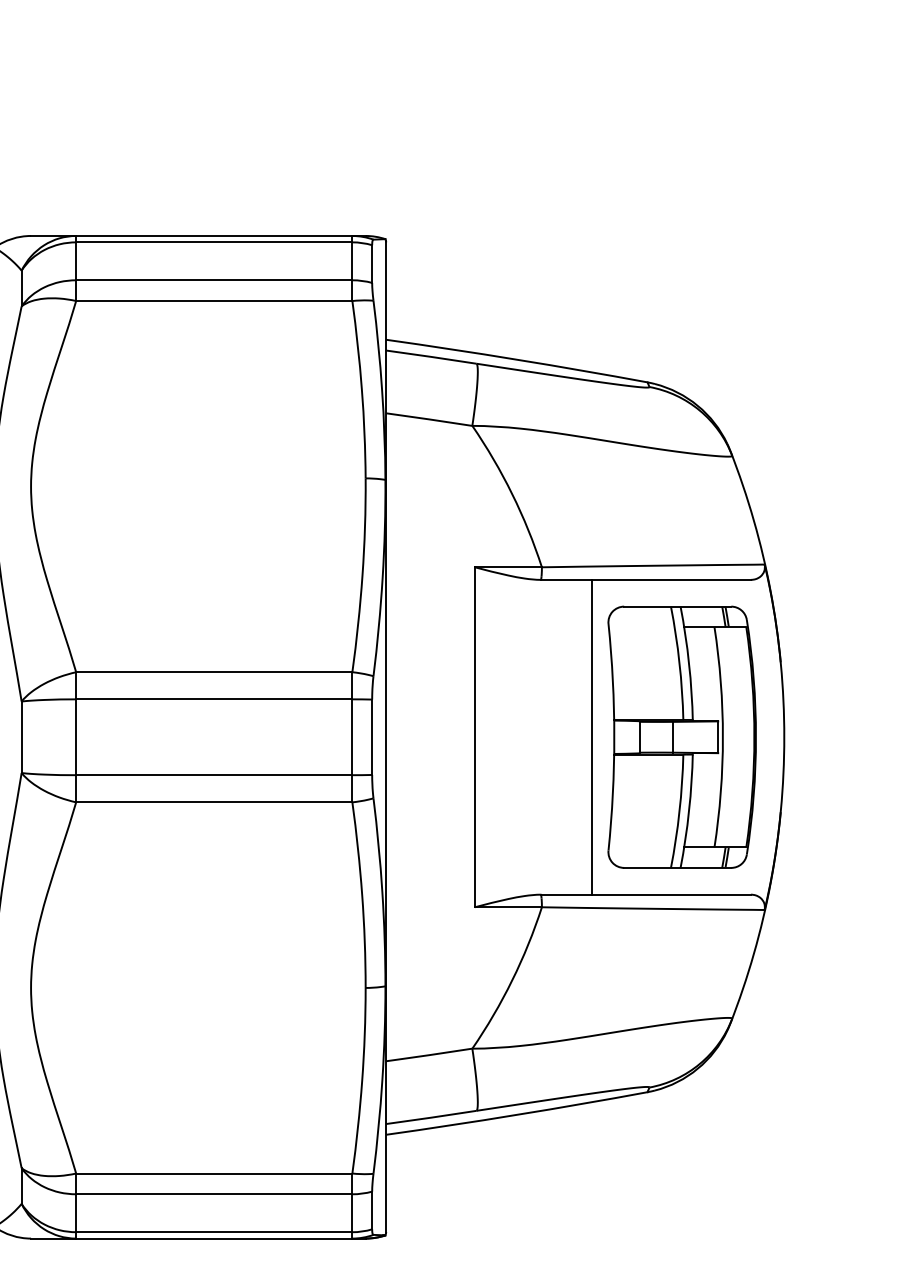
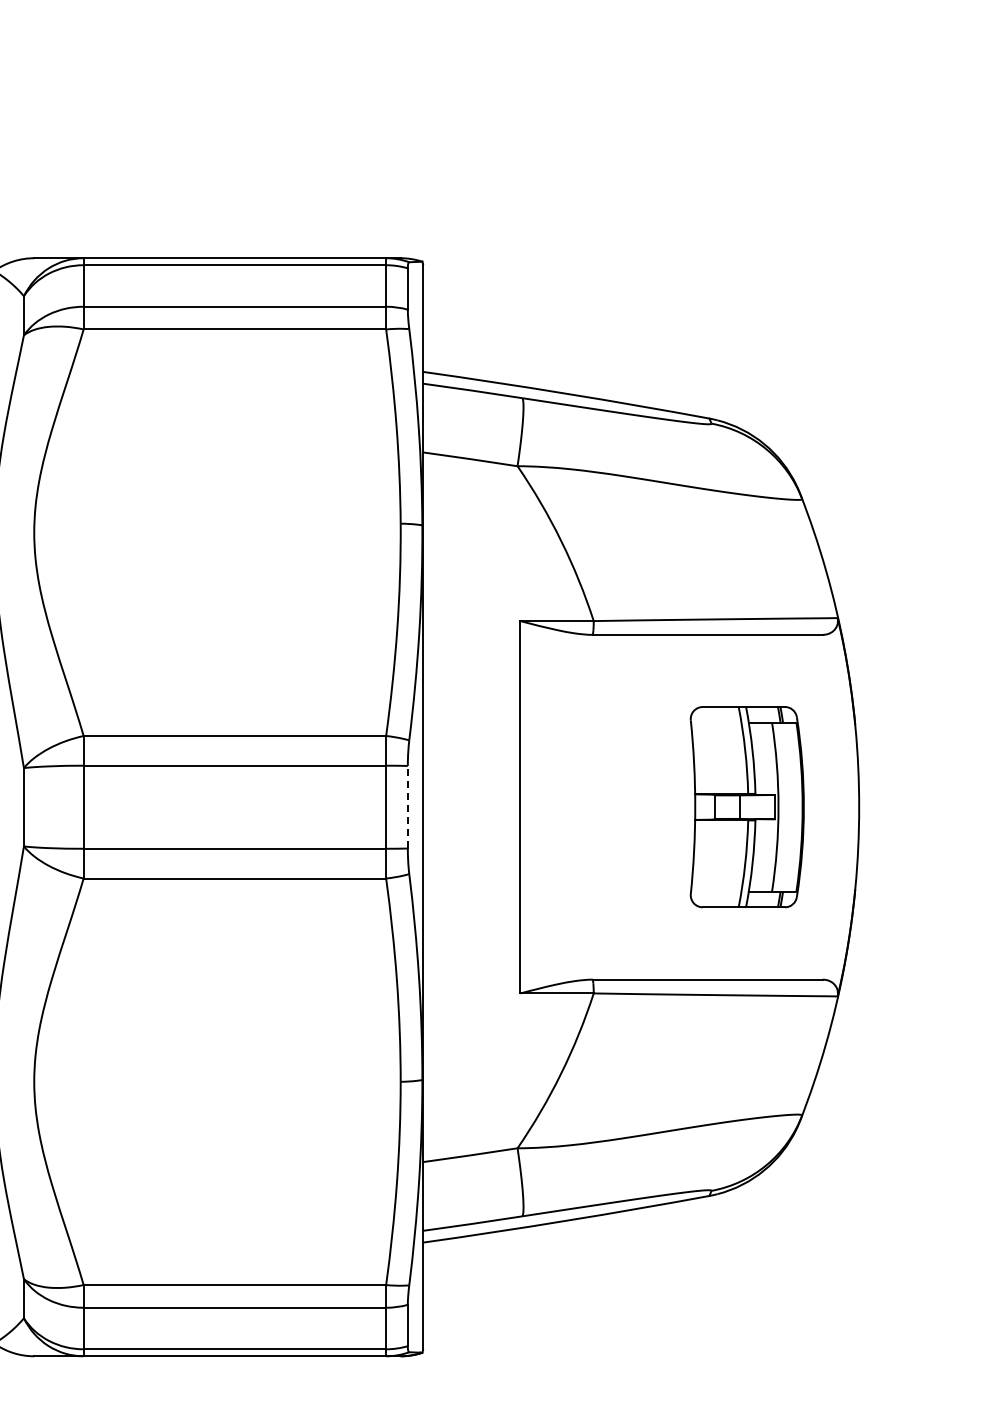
line: (592, 736) -> (649, 806), removed
part: (681, 736) -> (746, 806), size x0.7
line: (372, 737) -> (408, 807), solid -> dashed

